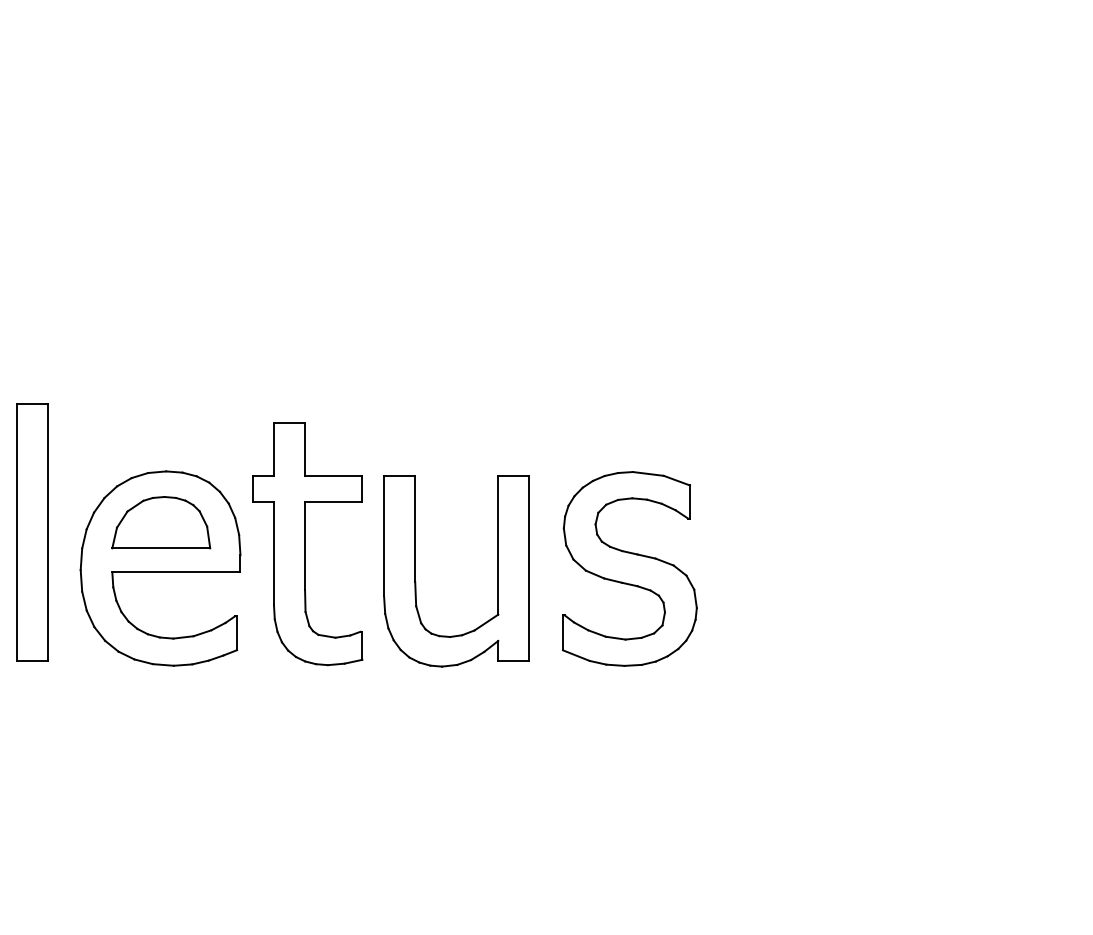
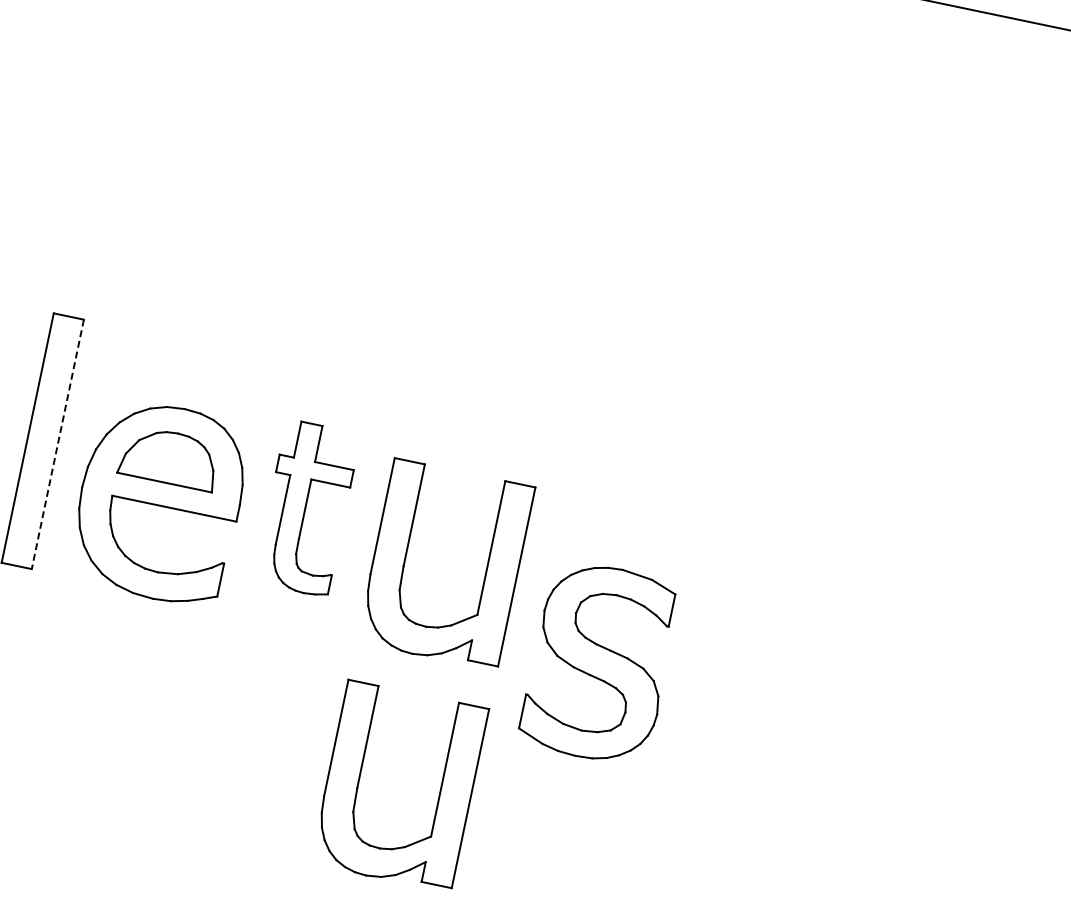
line: (47, 532) -> (57, 444), solid -> dashed
part: (307, 544) -> (306, 508), size x0.7
part: (629, 568) -> (599, 662), moved
part: (415, 800) -> (359, 778), added

